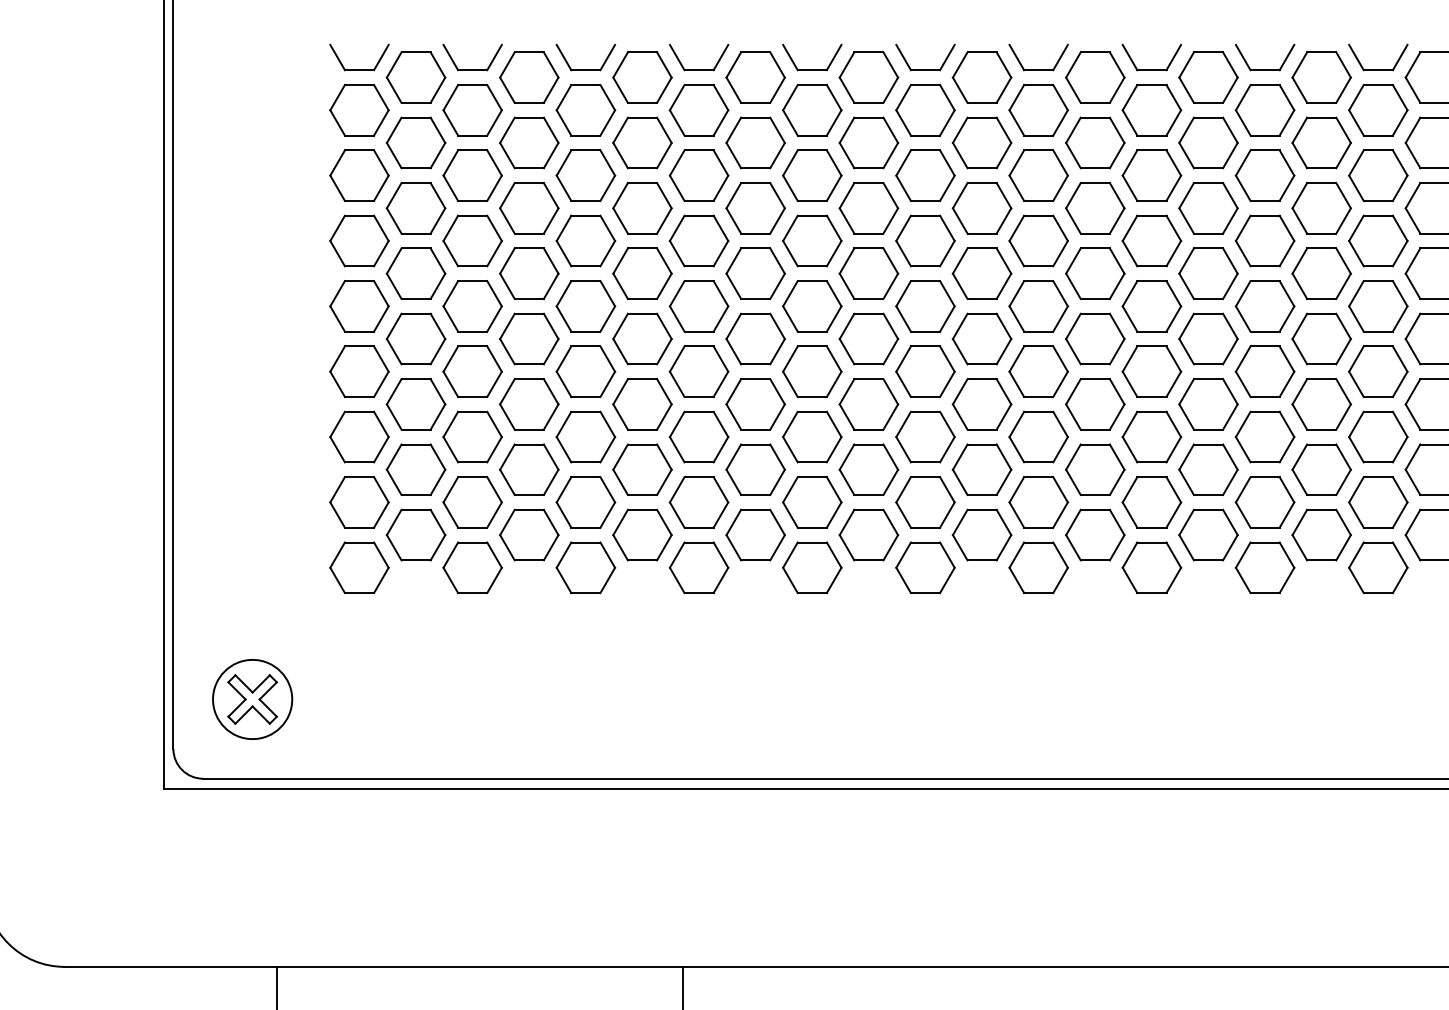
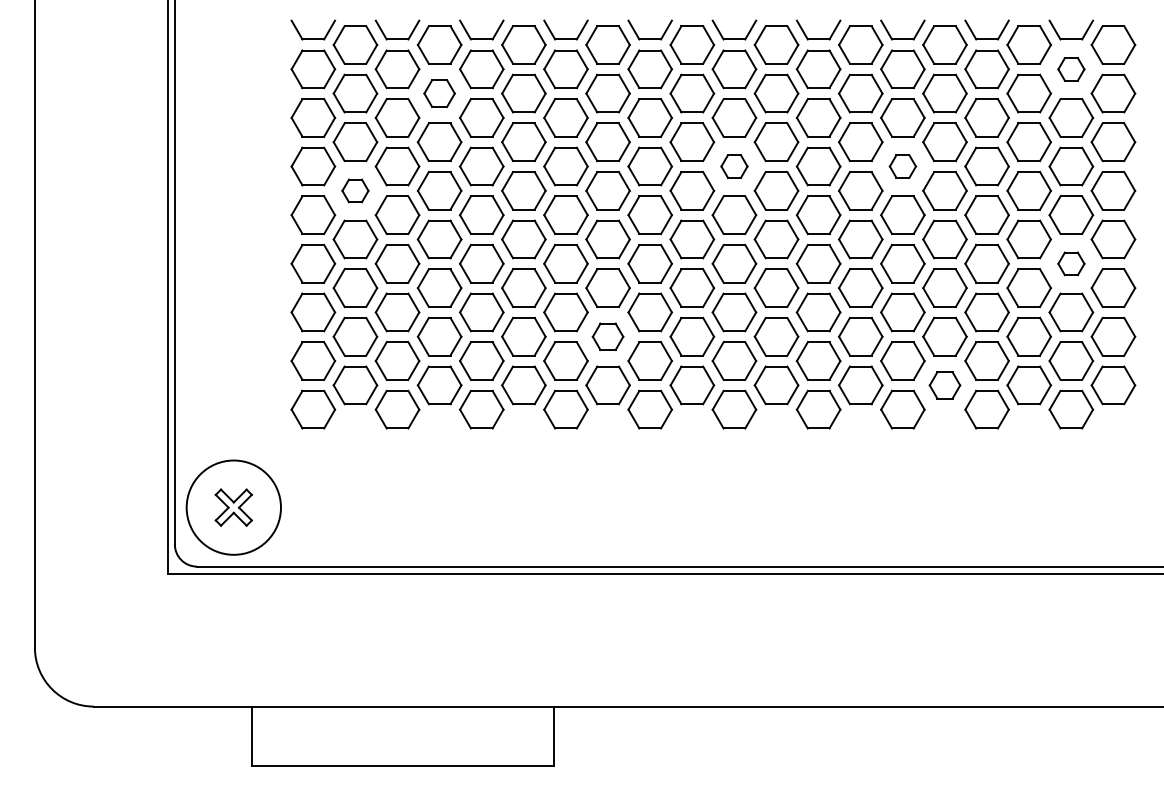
part: (1378, 110) -> (1071, 69), size x0.6
part: (529, 142) -> (439, 93), size x0.7
part: (925, 240) -> (734, 166), size x0.6
part: (1151, 240) -> (902, 166), size x0.6
part: (416, 273) -> (355, 190), size x0.6
part: (1378, 371) -> (1071, 263), size x0.6
part: (754, 469) -> (607, 336), size x0.7
part: (1207, 535) -> (944, 385), size x0.7
circle: (252, 699) -> (233, 507), size x1.6

